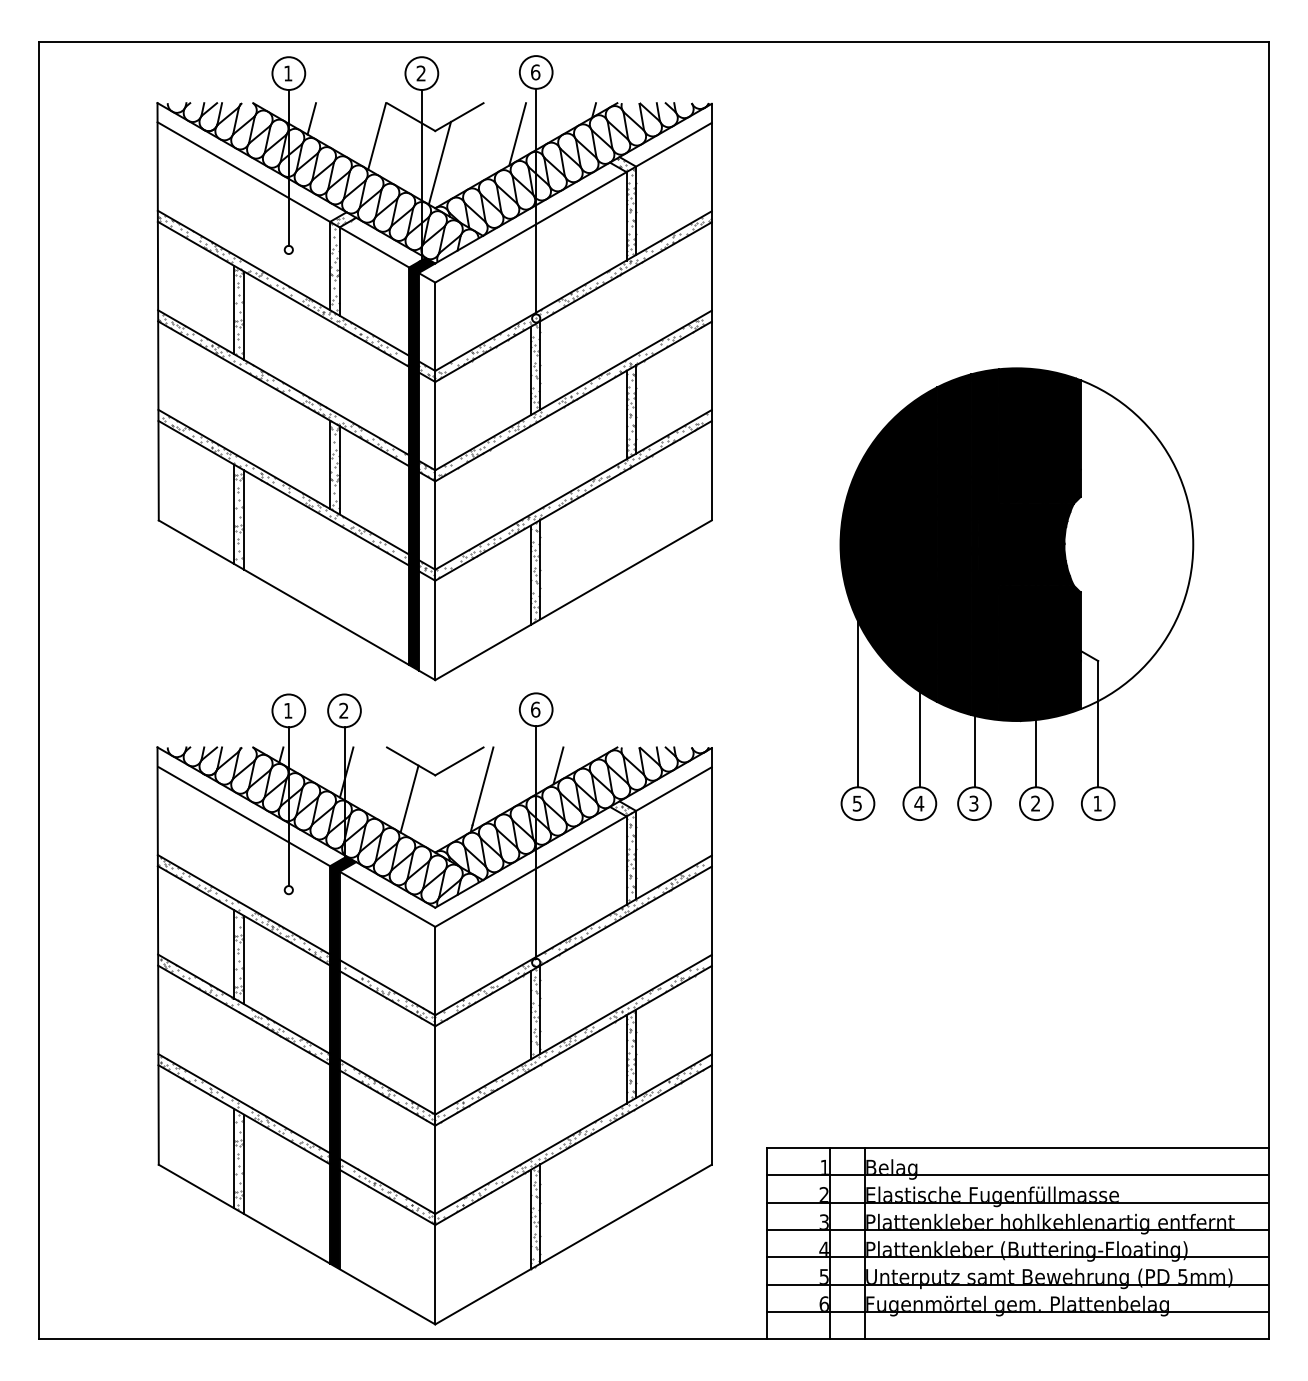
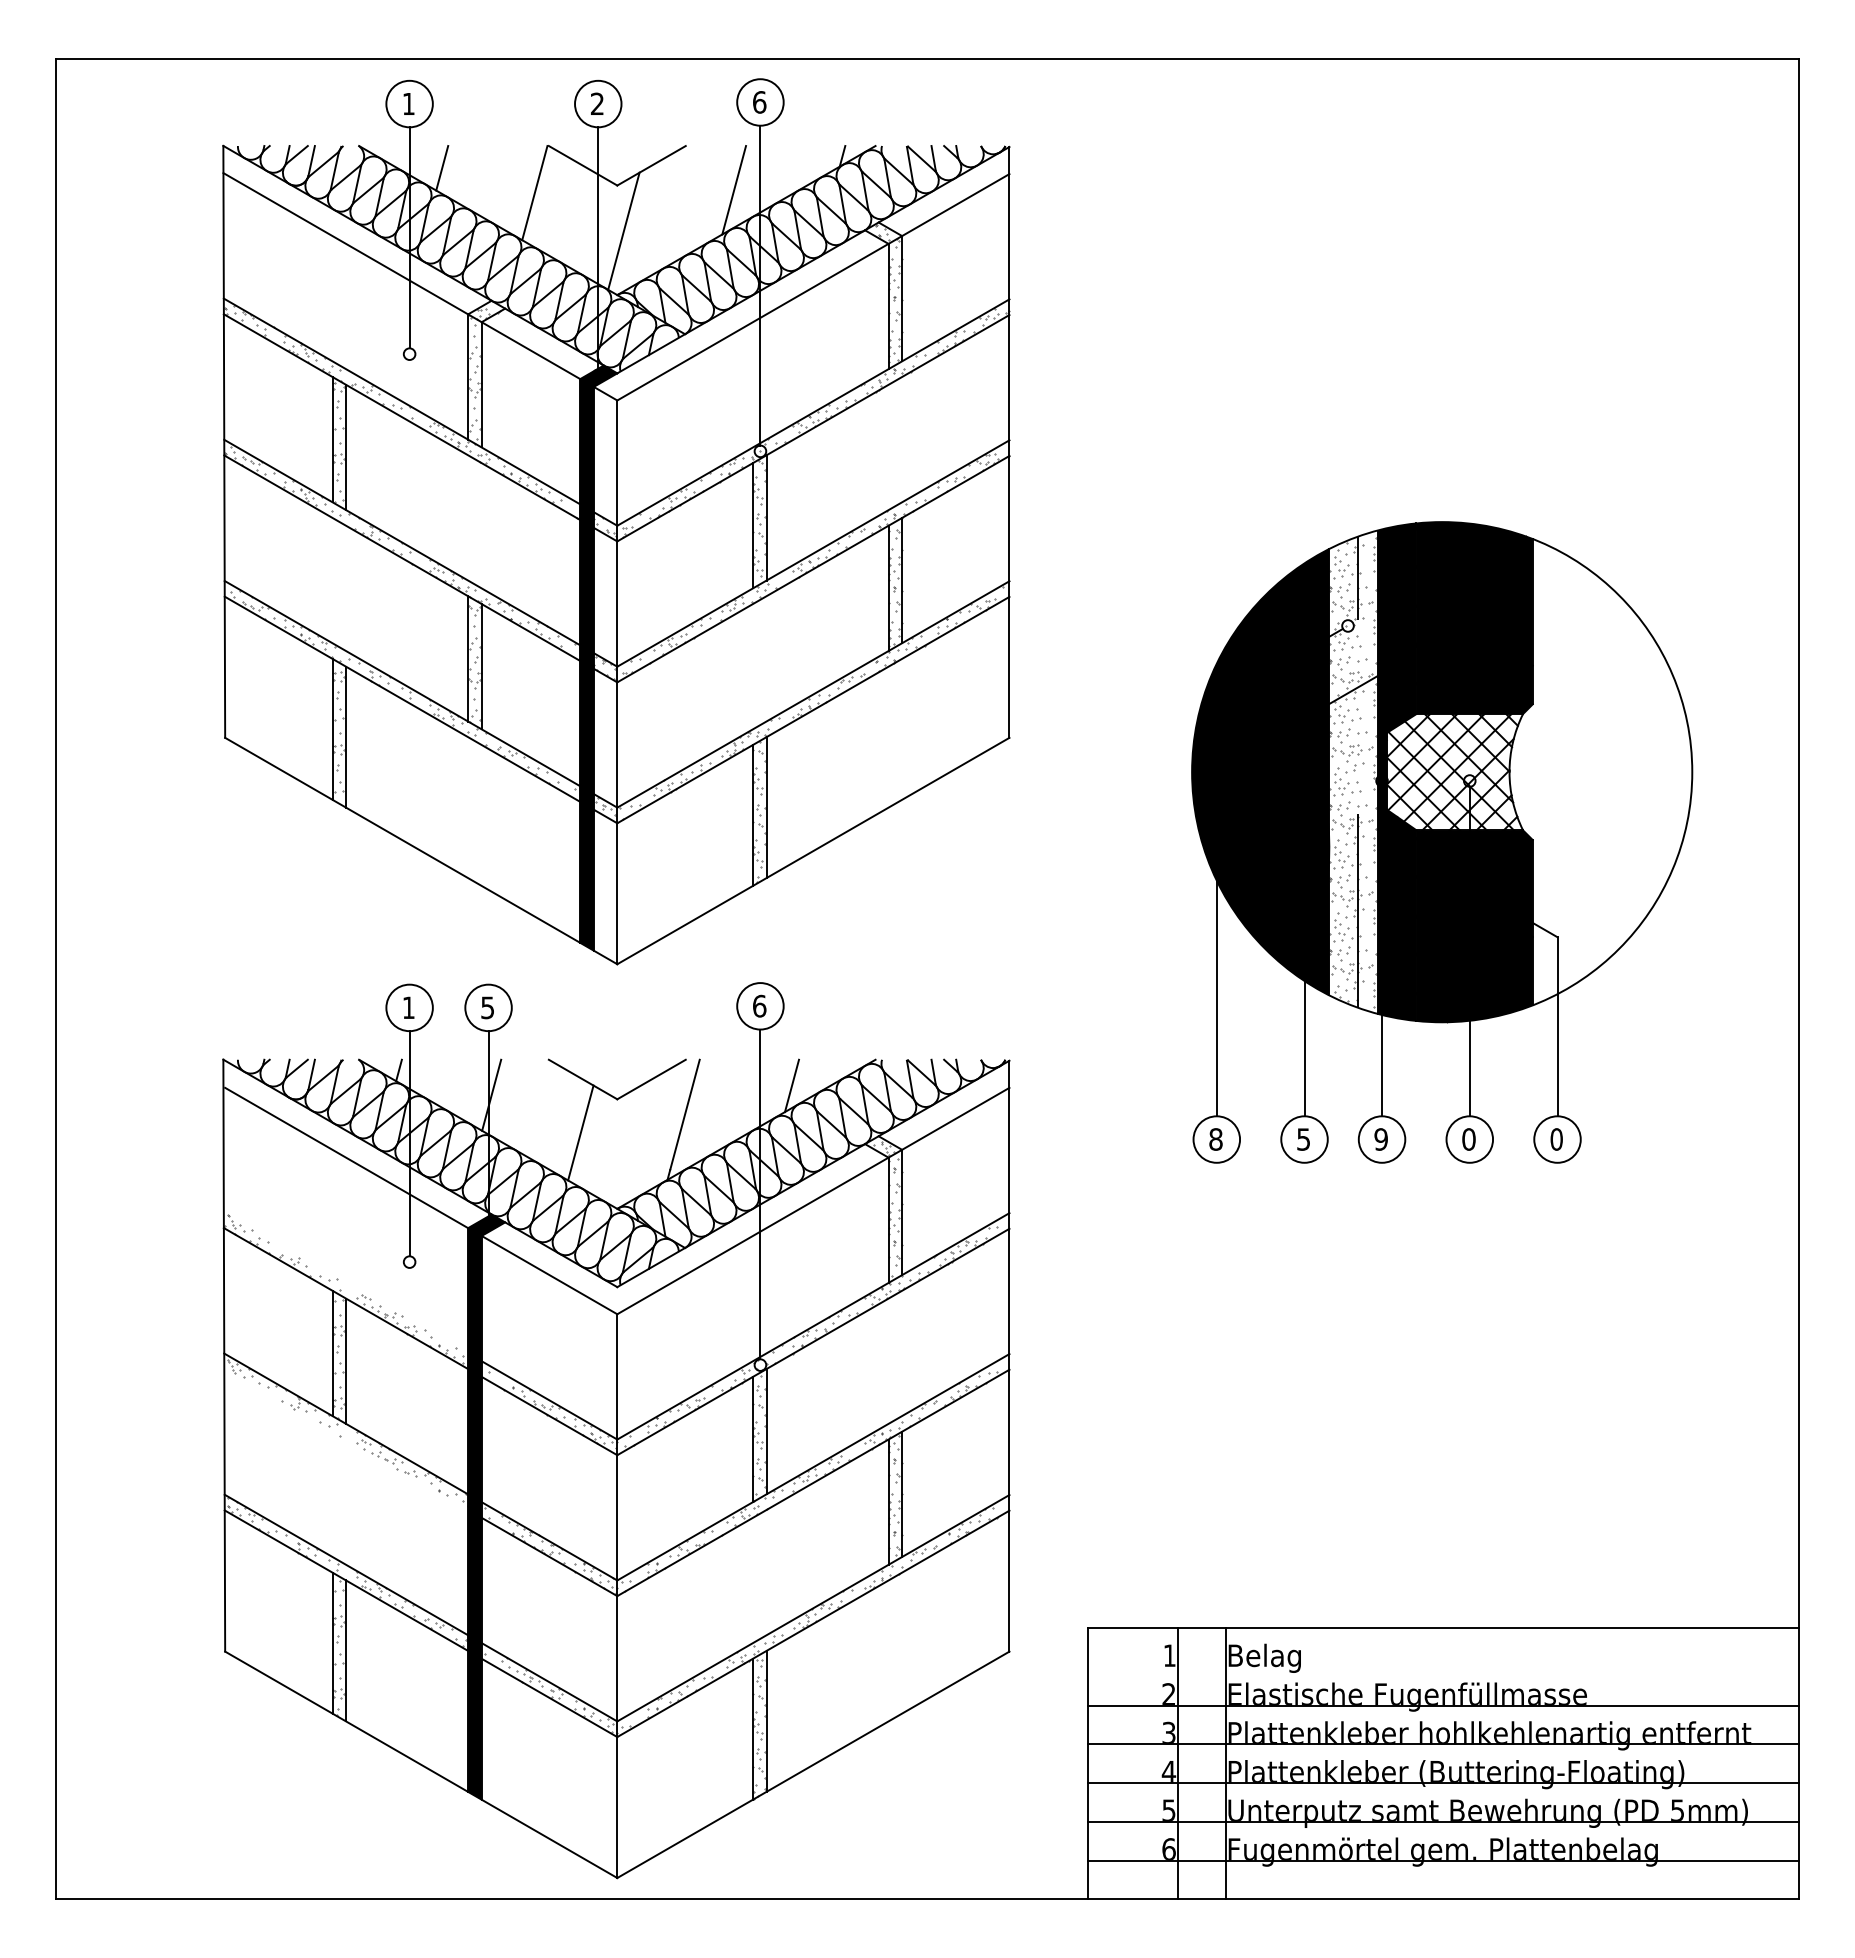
fill: (954, 544) -> (1353, 771), removed
fill: (1026, 544) -> (1455, 772), removed
text: (343, 710) -> (487, 1007), 2 -> 5
text: (857, 803) -> (1215, 1139), 5 -> 8
text: (919, 803) -> (1303, 1139), 4 -> 5
text: (973, 803) -> (1380, 1139), 3 -> 9
text: (1035, 803) -> (1468, 1139), 2 -> 0
text: (1097, 803) -> (1556, 1139), 1 -> 0
line: (243, 904) -> (345, 1282), removed
line: (244, 1015) -> (346, 1439), removed
line: (1017, 1175) -> (1443, 1666), removed

